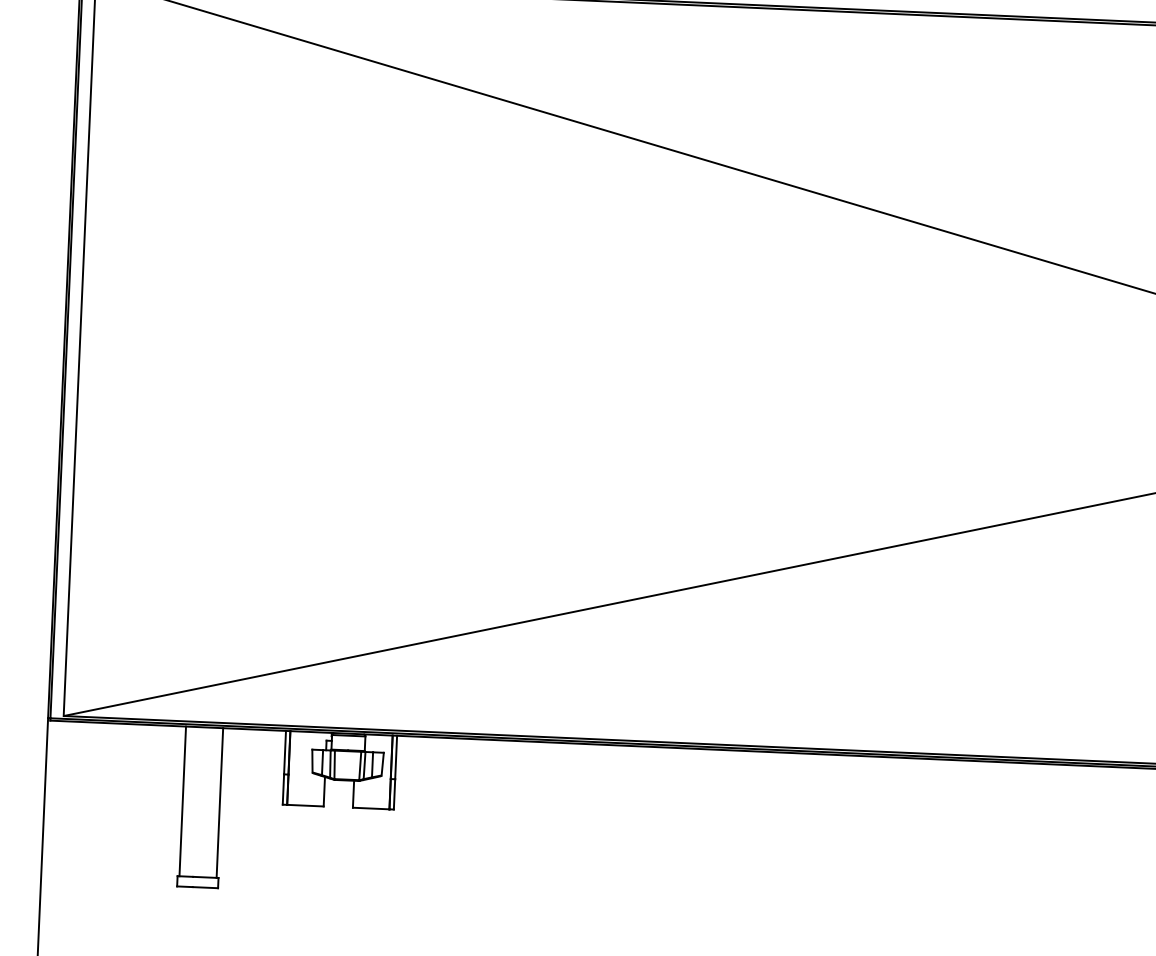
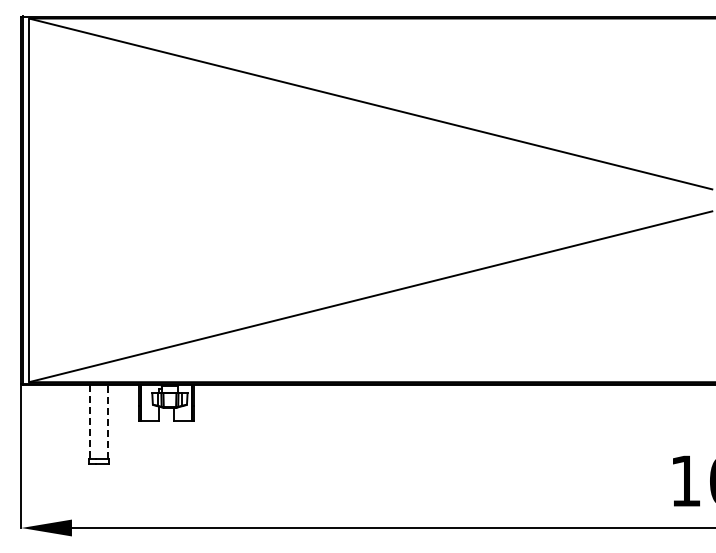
line: (182, 801) -> (89, 421), solid -> dashed
line: (219, 802) -> (107, 421), solid -> dashed

